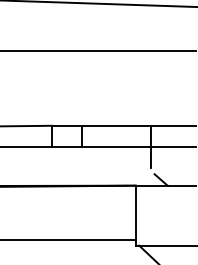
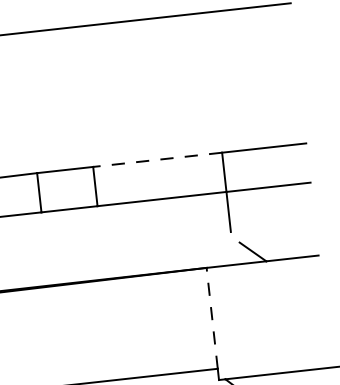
line: (115, 125) -> (156, 159), solid -> dashed
line: (135, 212) -> (211, 318), solid -> dashed

